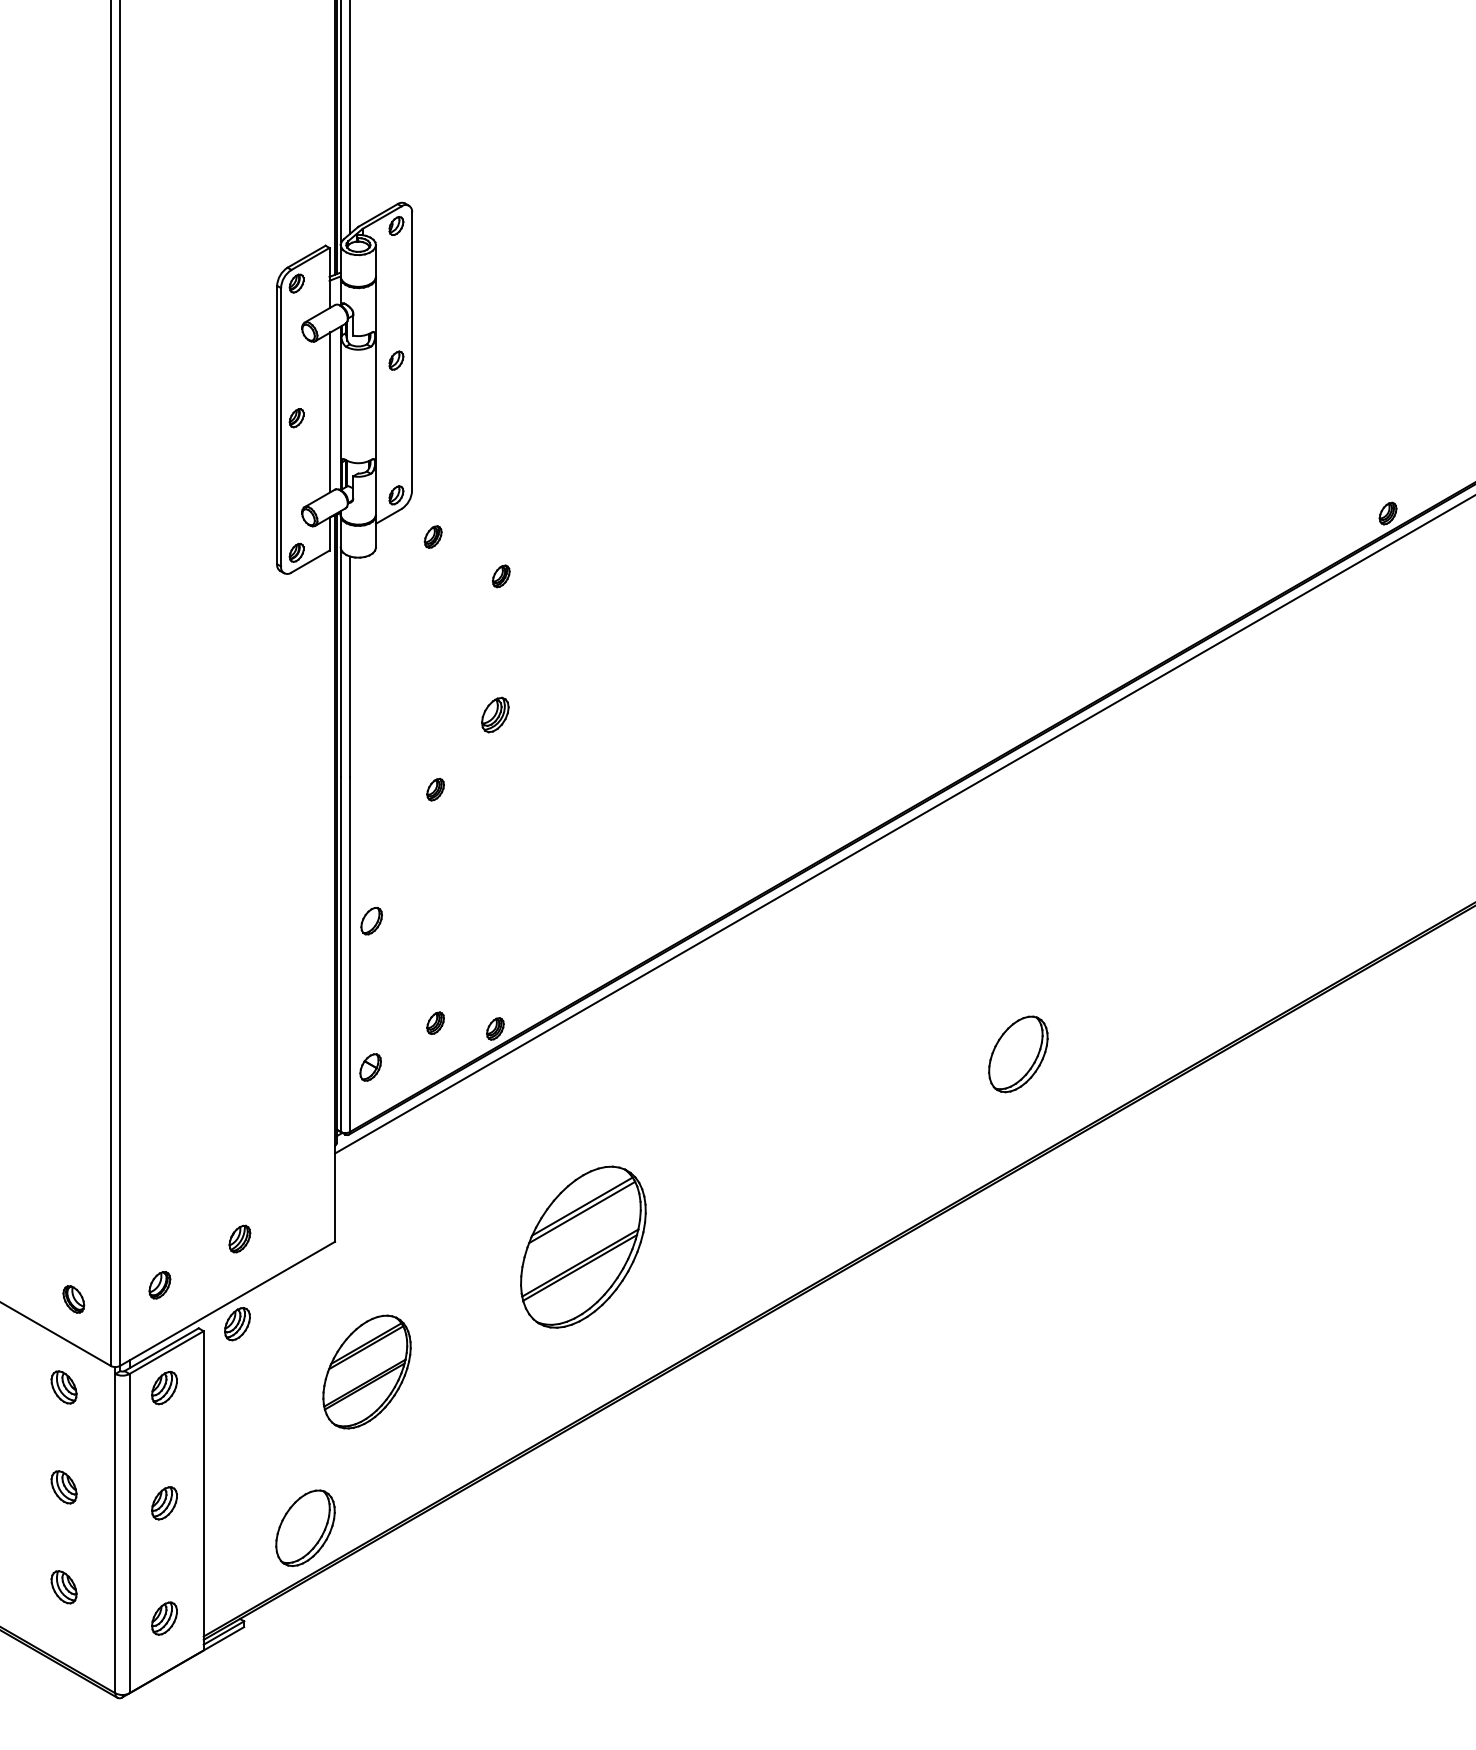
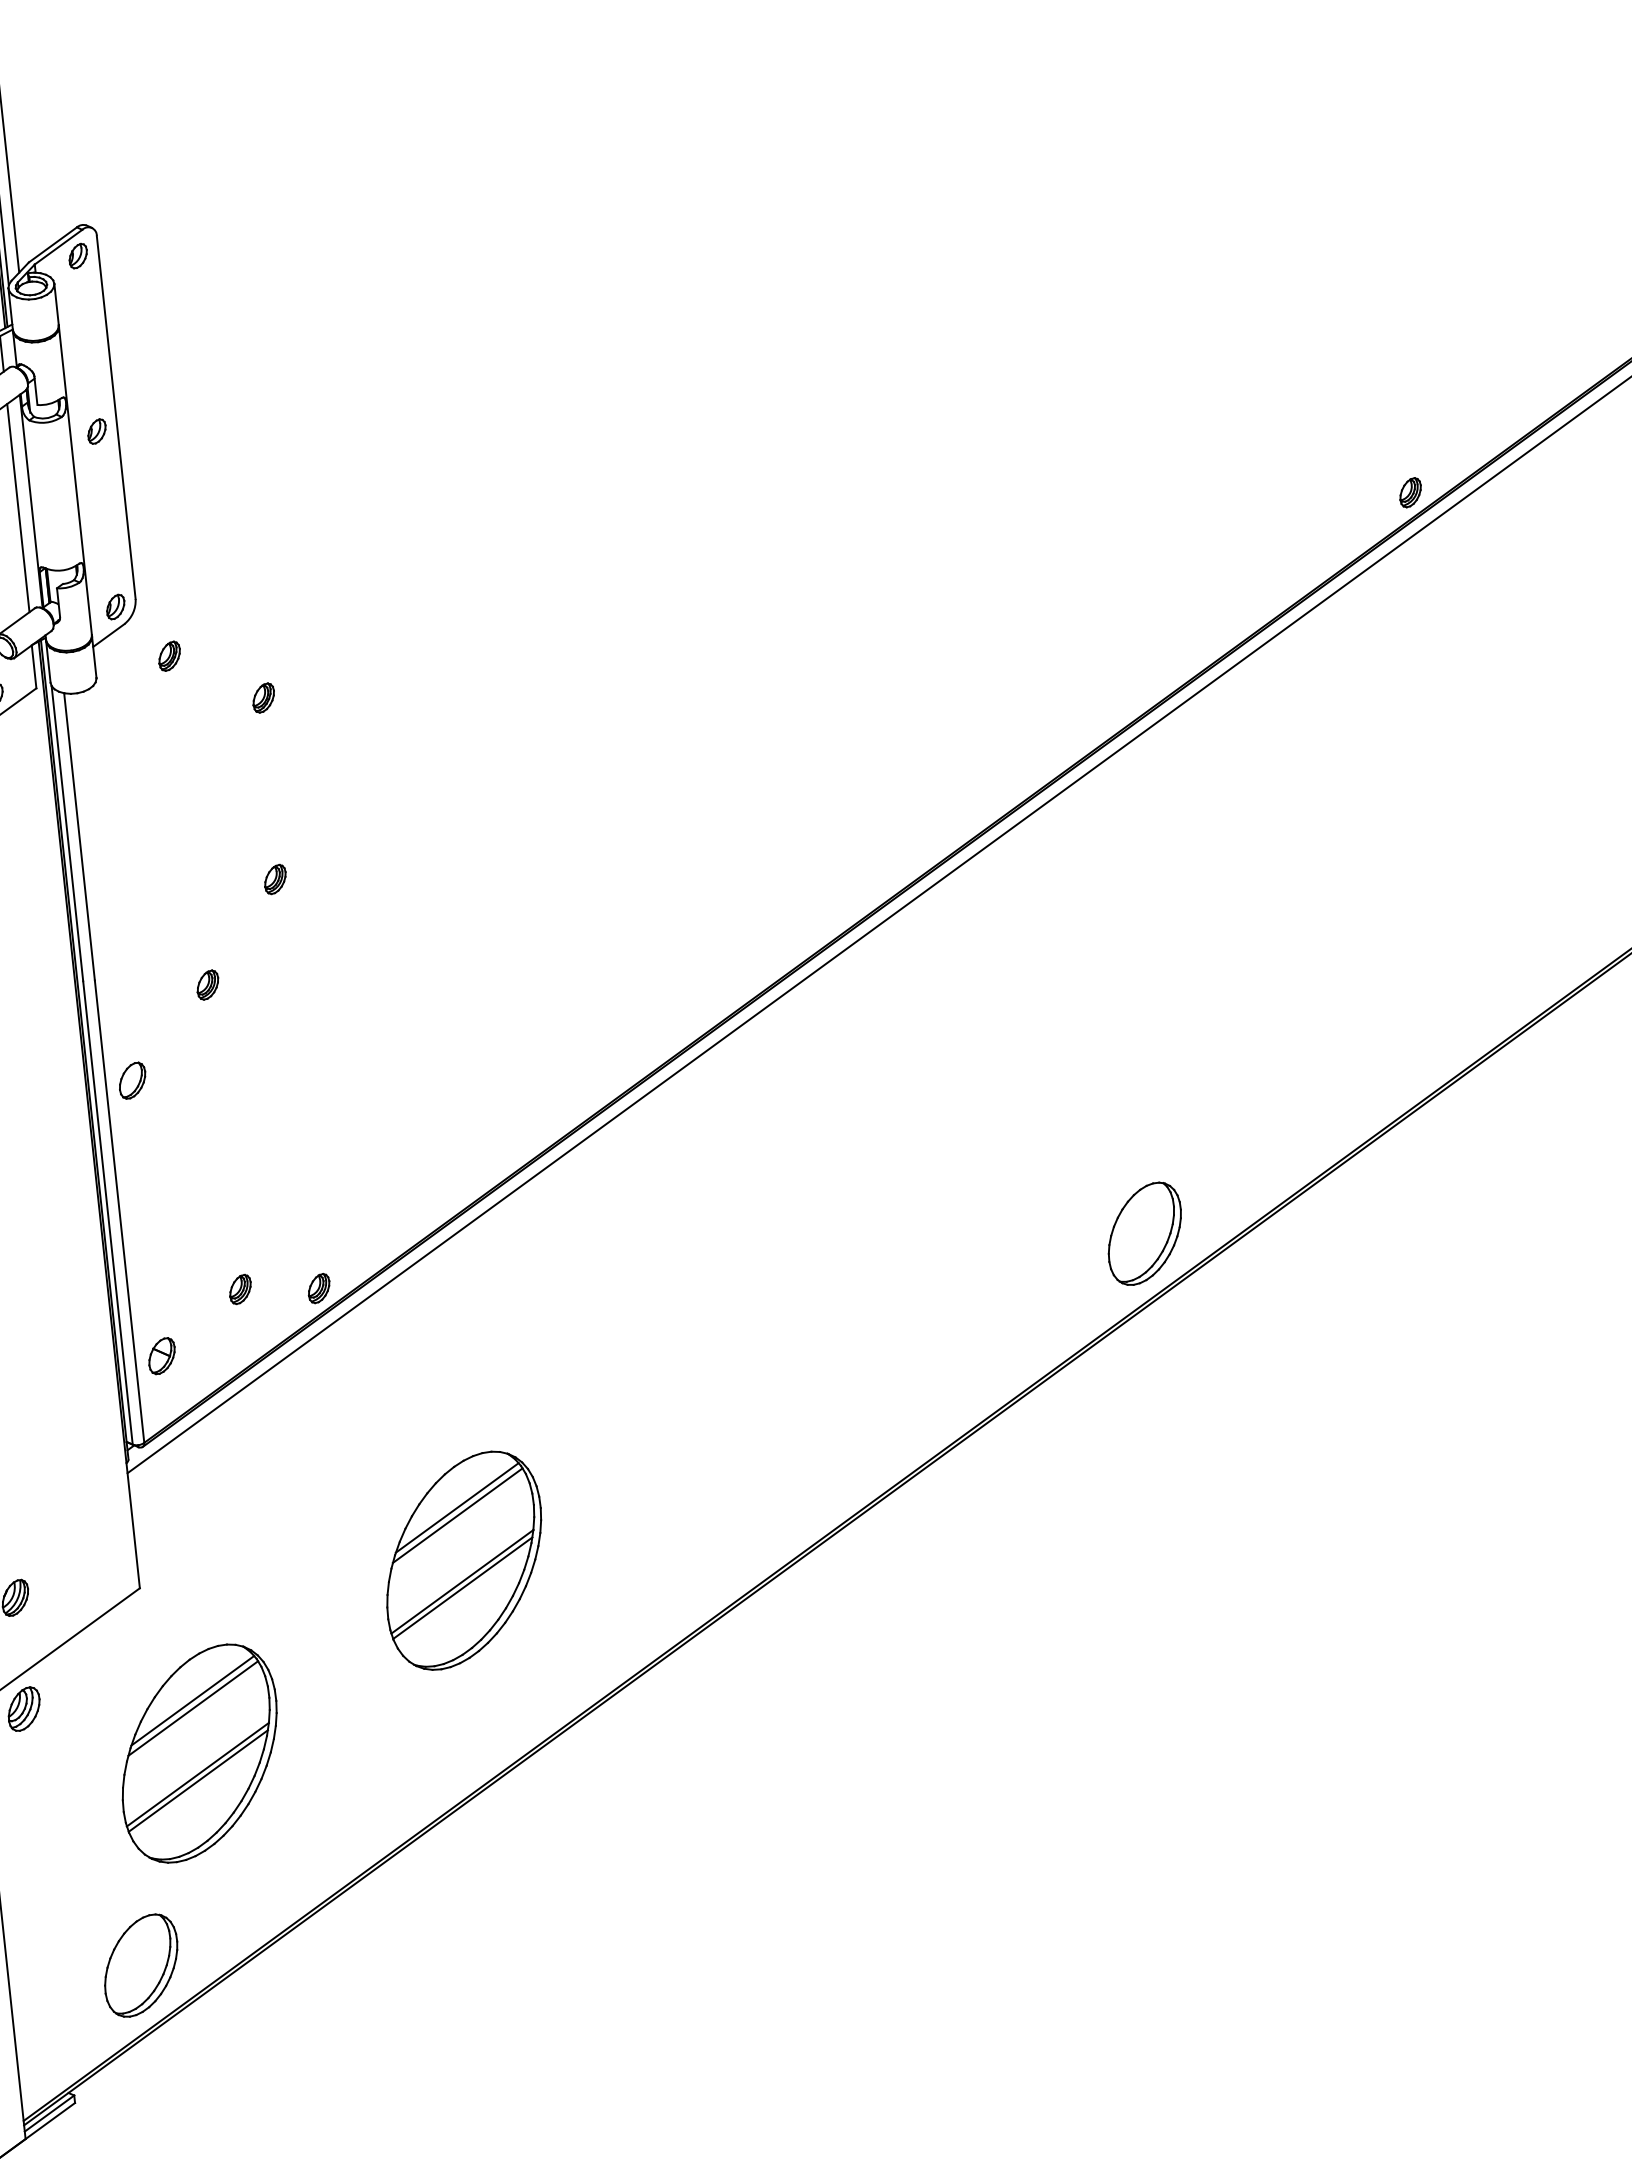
part: (495, 714) -> (275, 878), size x0.62
part: (371, 920) -> (132, 1079), moved
part: (1018, 1054) -> (1145, 1233), moved
part: (366, 1371) -> (198, 1752), size x1.43

